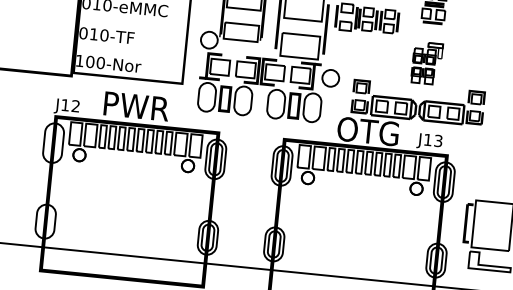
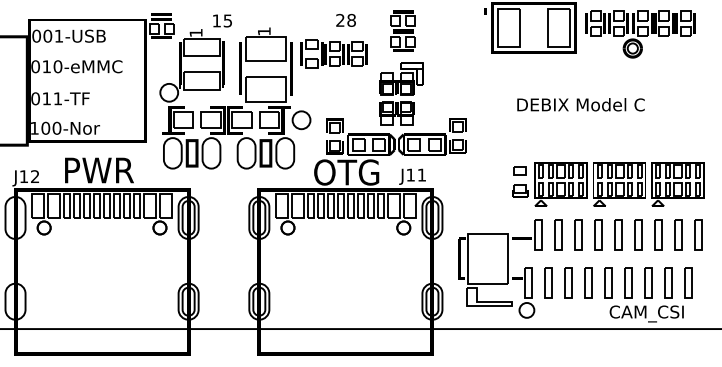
text: (104, 35) -> (57, 98), 010-TF -> 011-TF
part: (426, 62) -> (401, 93), size x1.43
text: (438, 140) -> (421, 174), J13 -> J11

